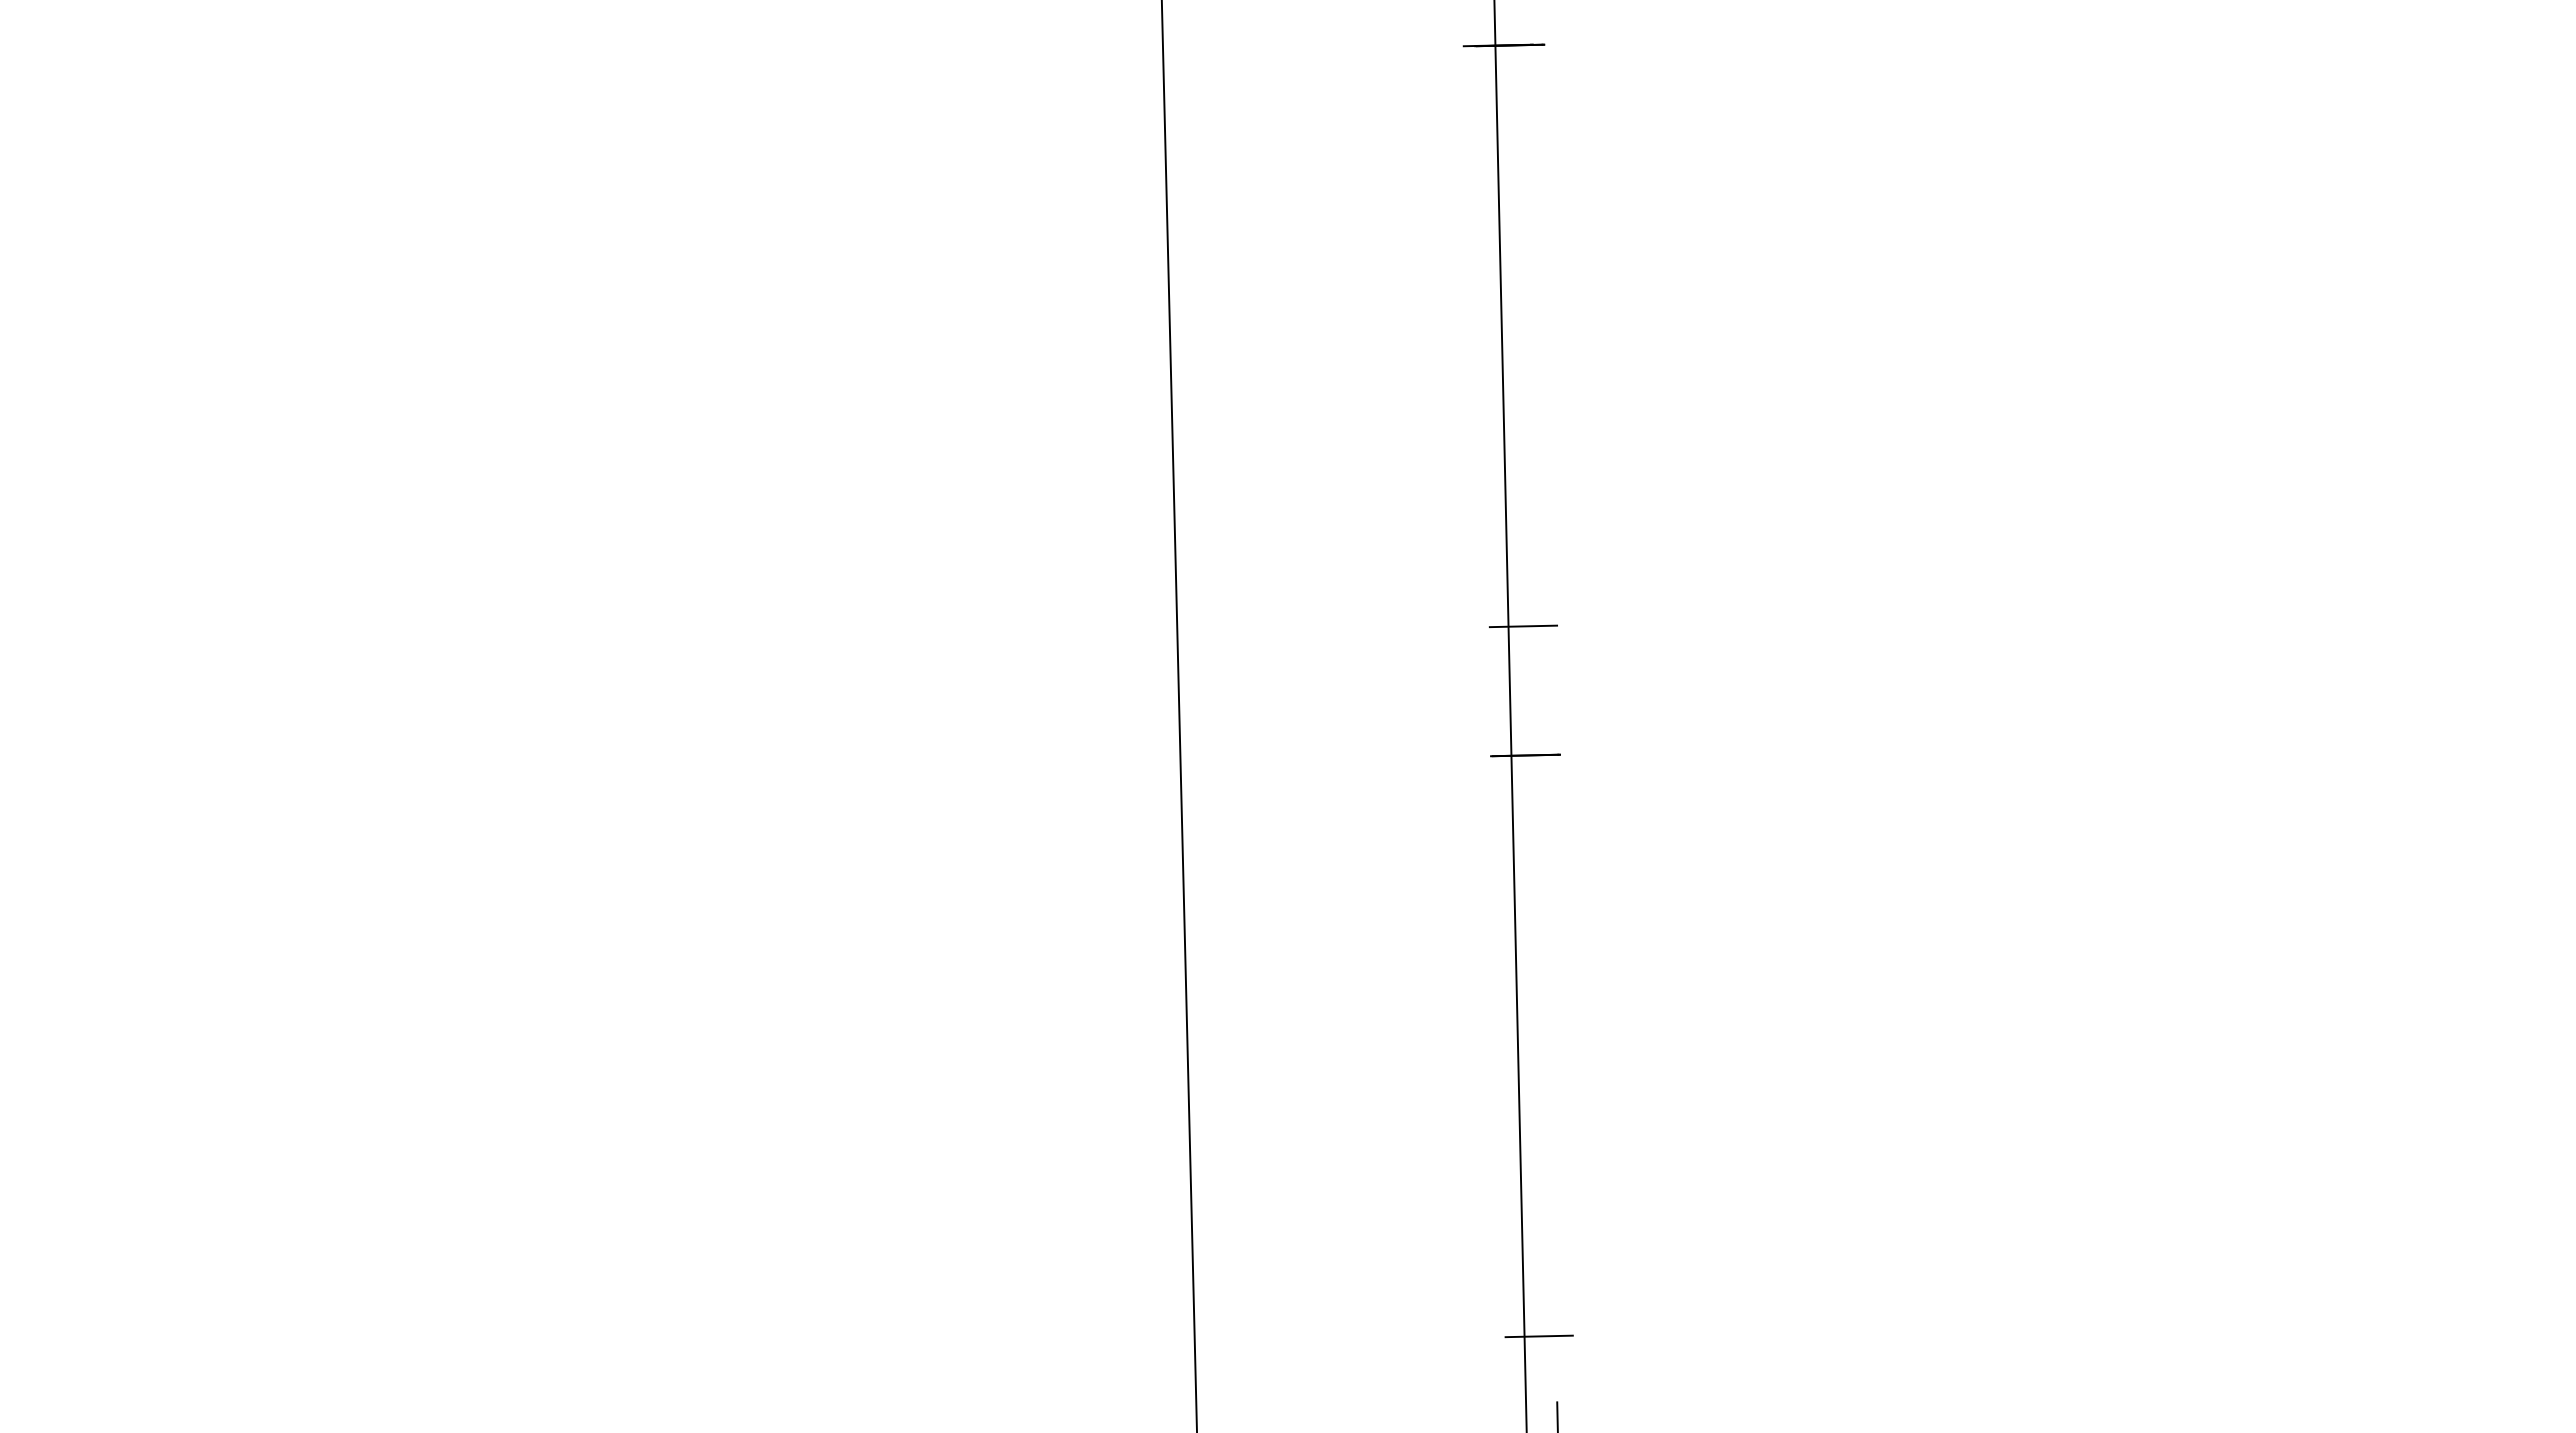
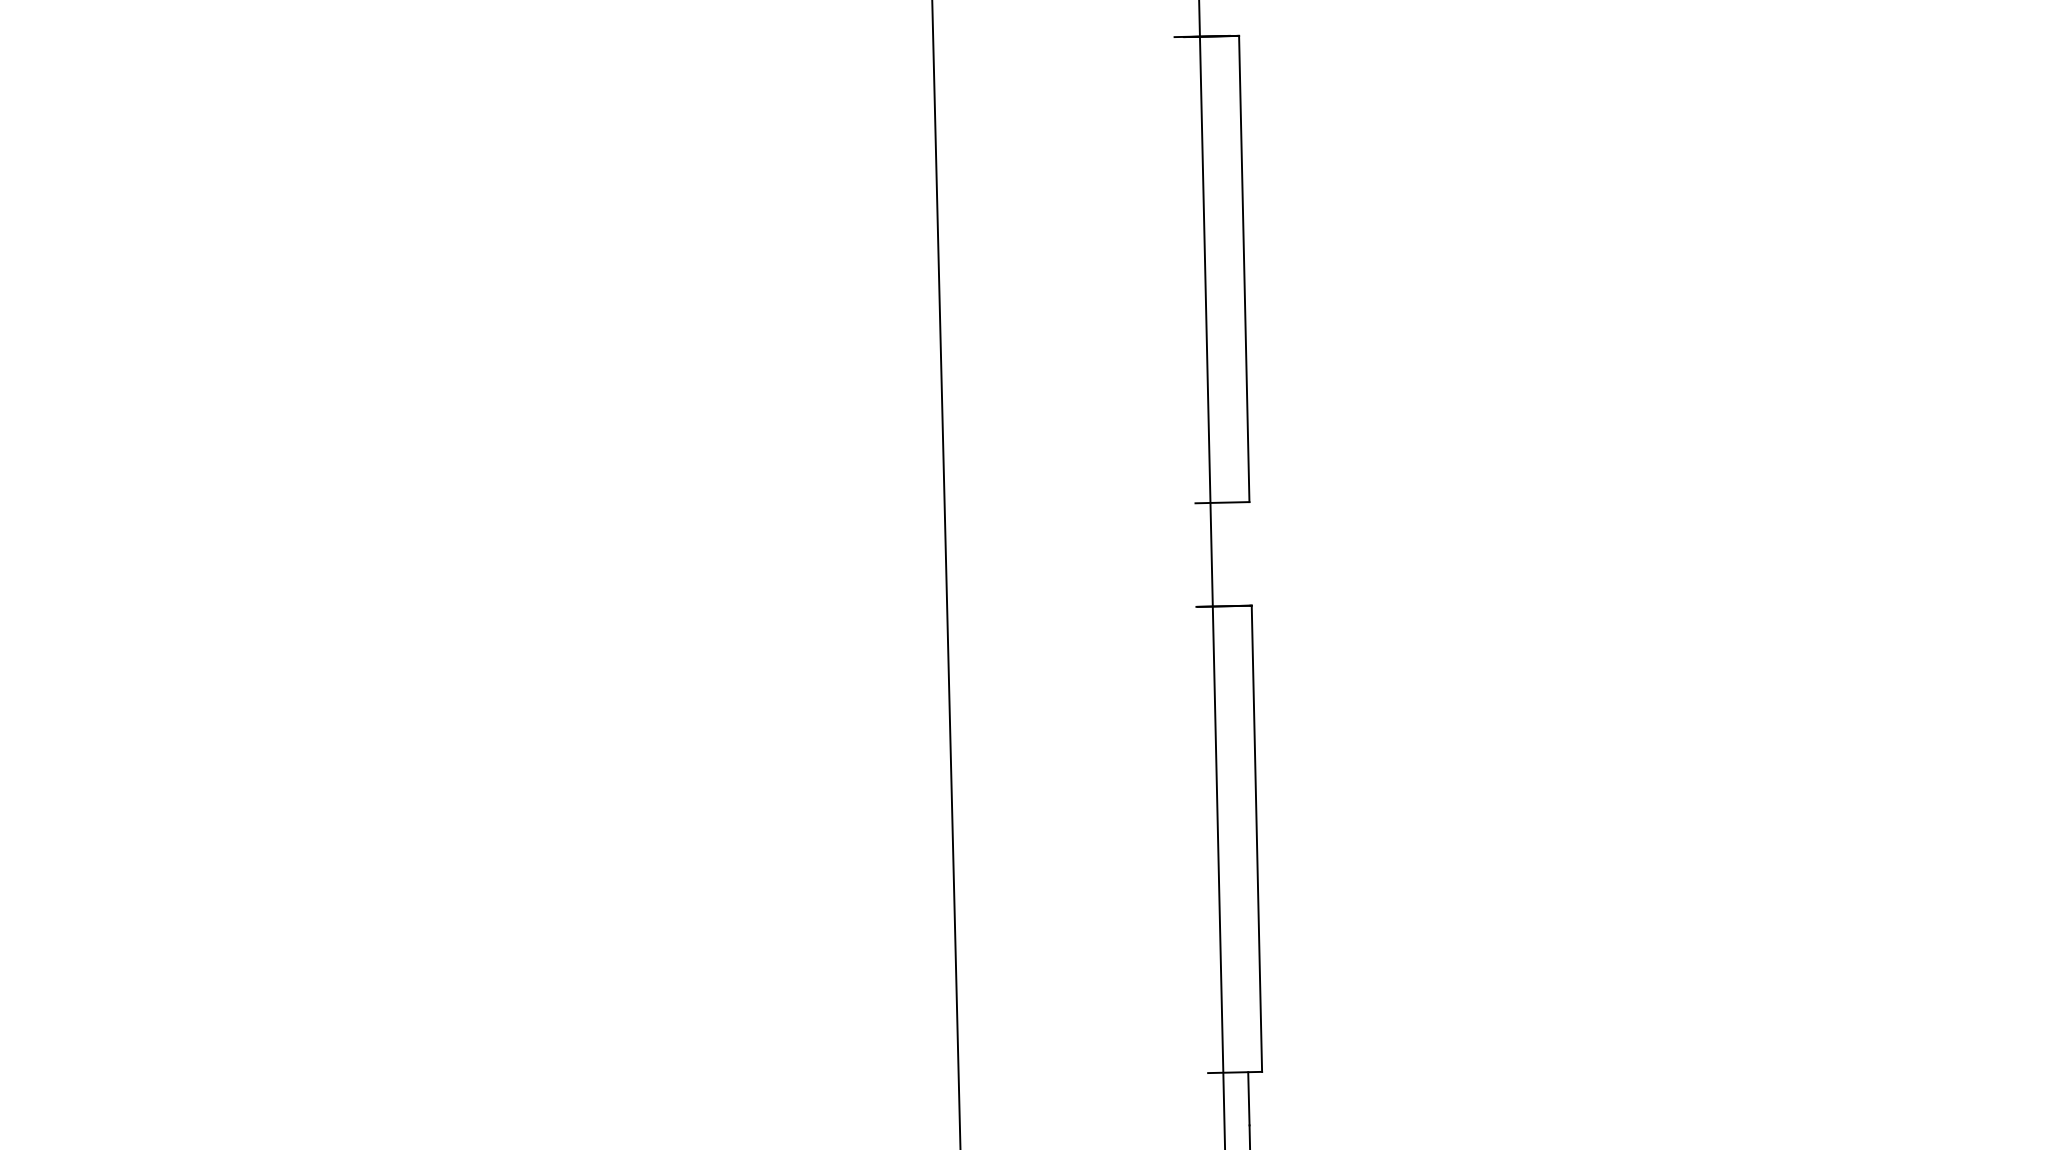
line: (1550, 334) -> (1244, 268), added
line: (1565, 1044) -> (1256, 838), added
line: (1556, 1369) -> (1248, 1099), added

